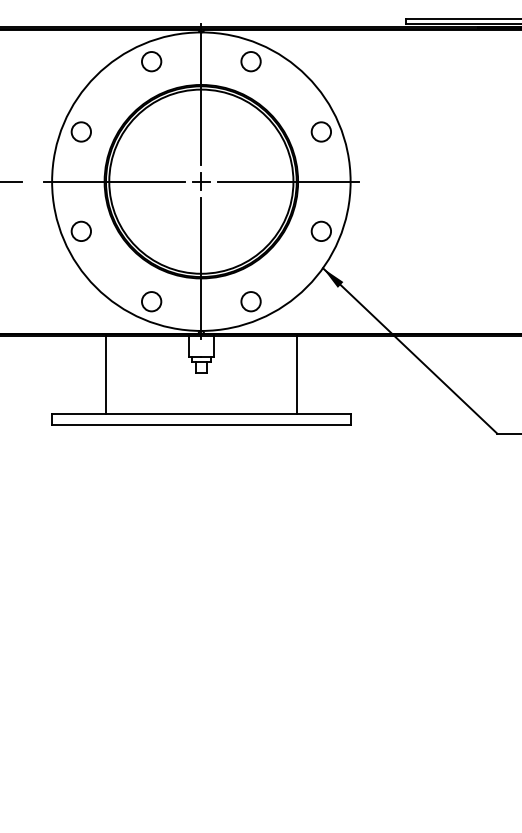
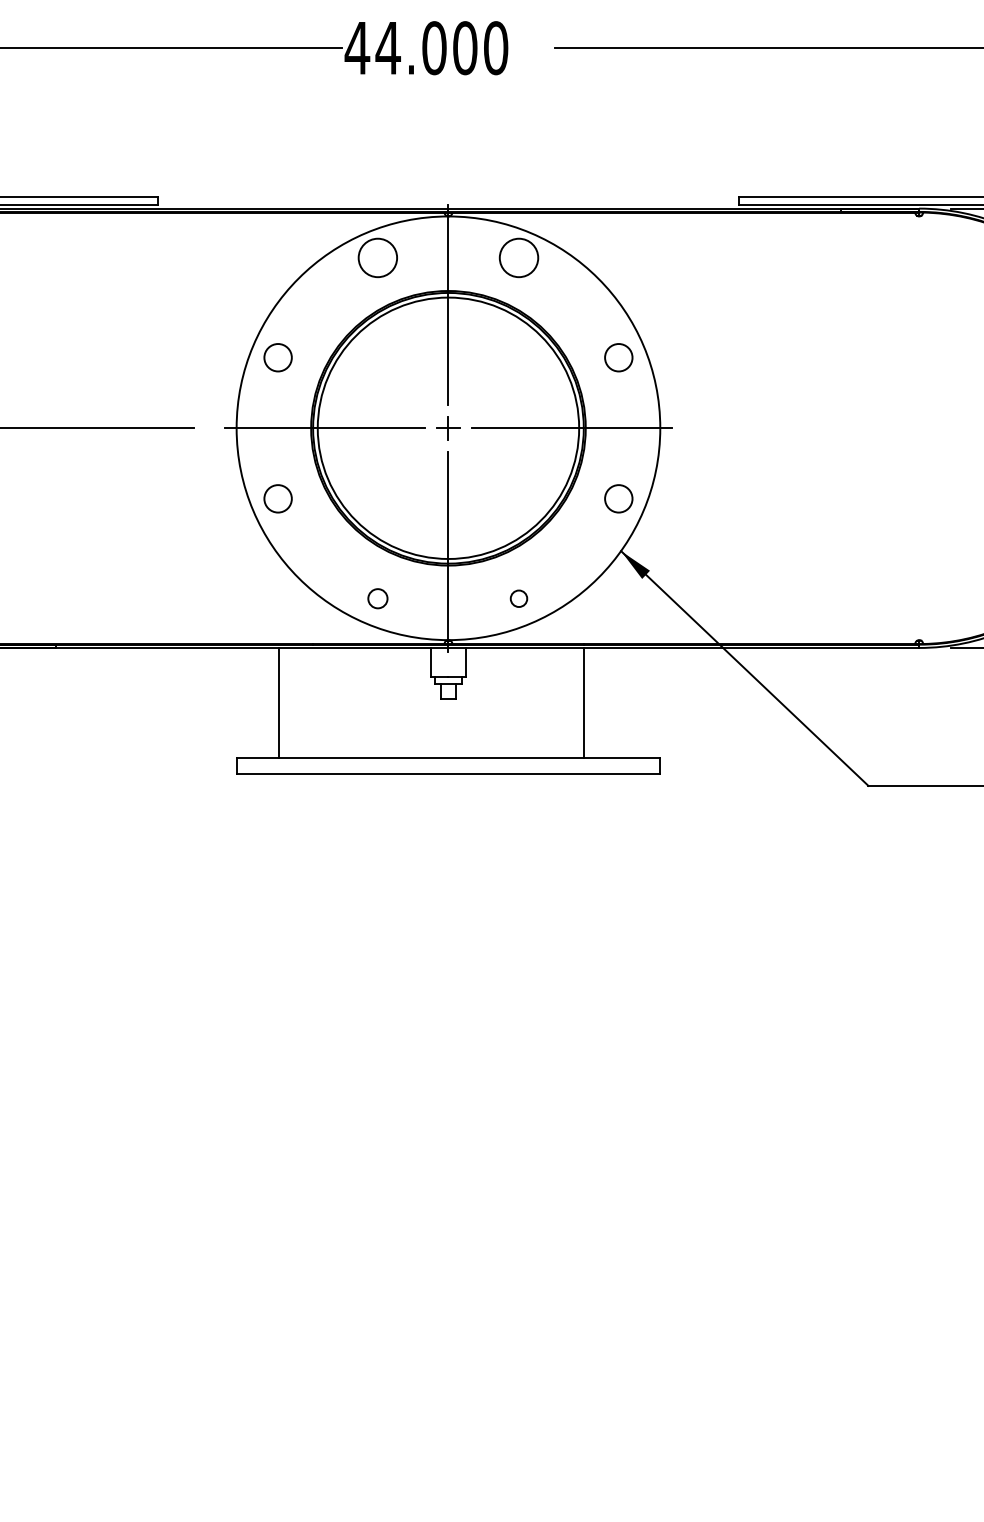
circle: (151, 61) -> (377, 257), size x1.4
circle: (250, 61) -> (518, 257), size x1.4
circle: (151, 301) -> (377, 598), size x0.7
circle: (250, 301) -> (518, 598), size x0.6
line: (106, 374) -> (279, 702), moved

